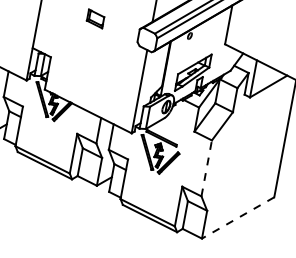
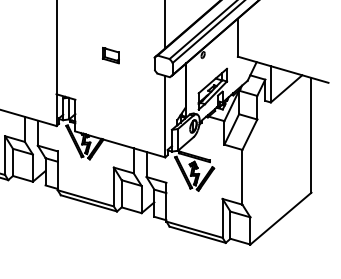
line: (206, 167) -> (242, 176), dashed -> solid
line: (237, 217) -> (280, 218), dashed -> solid

